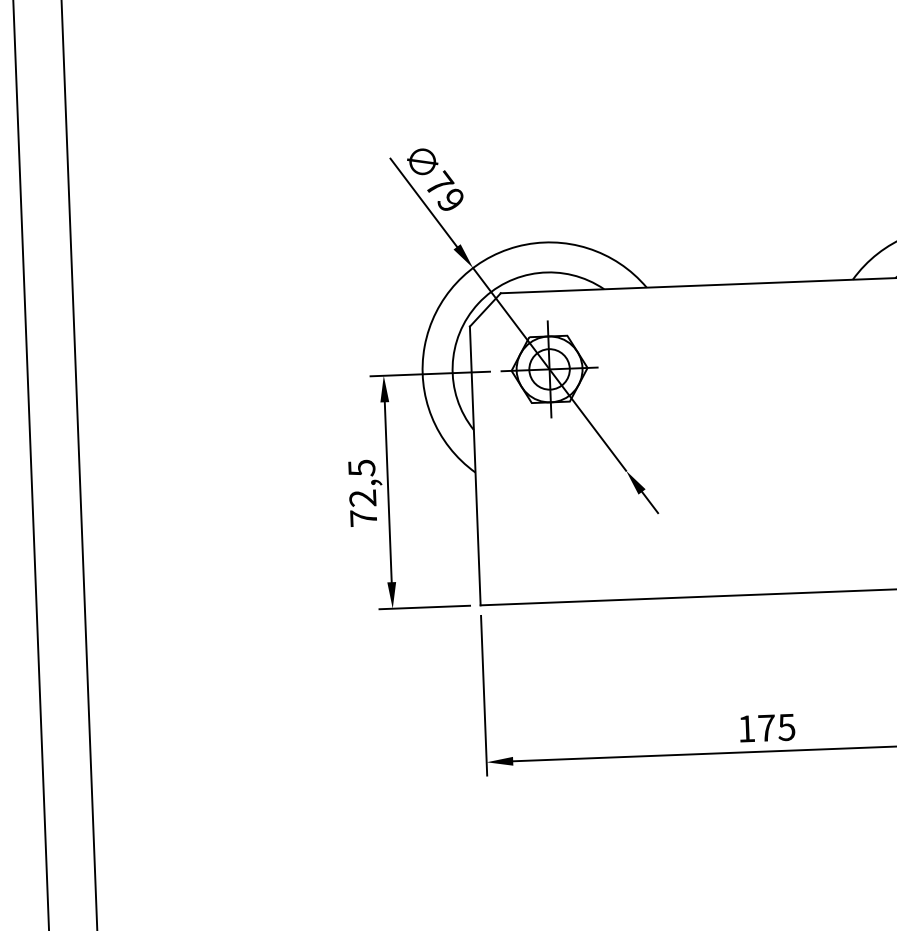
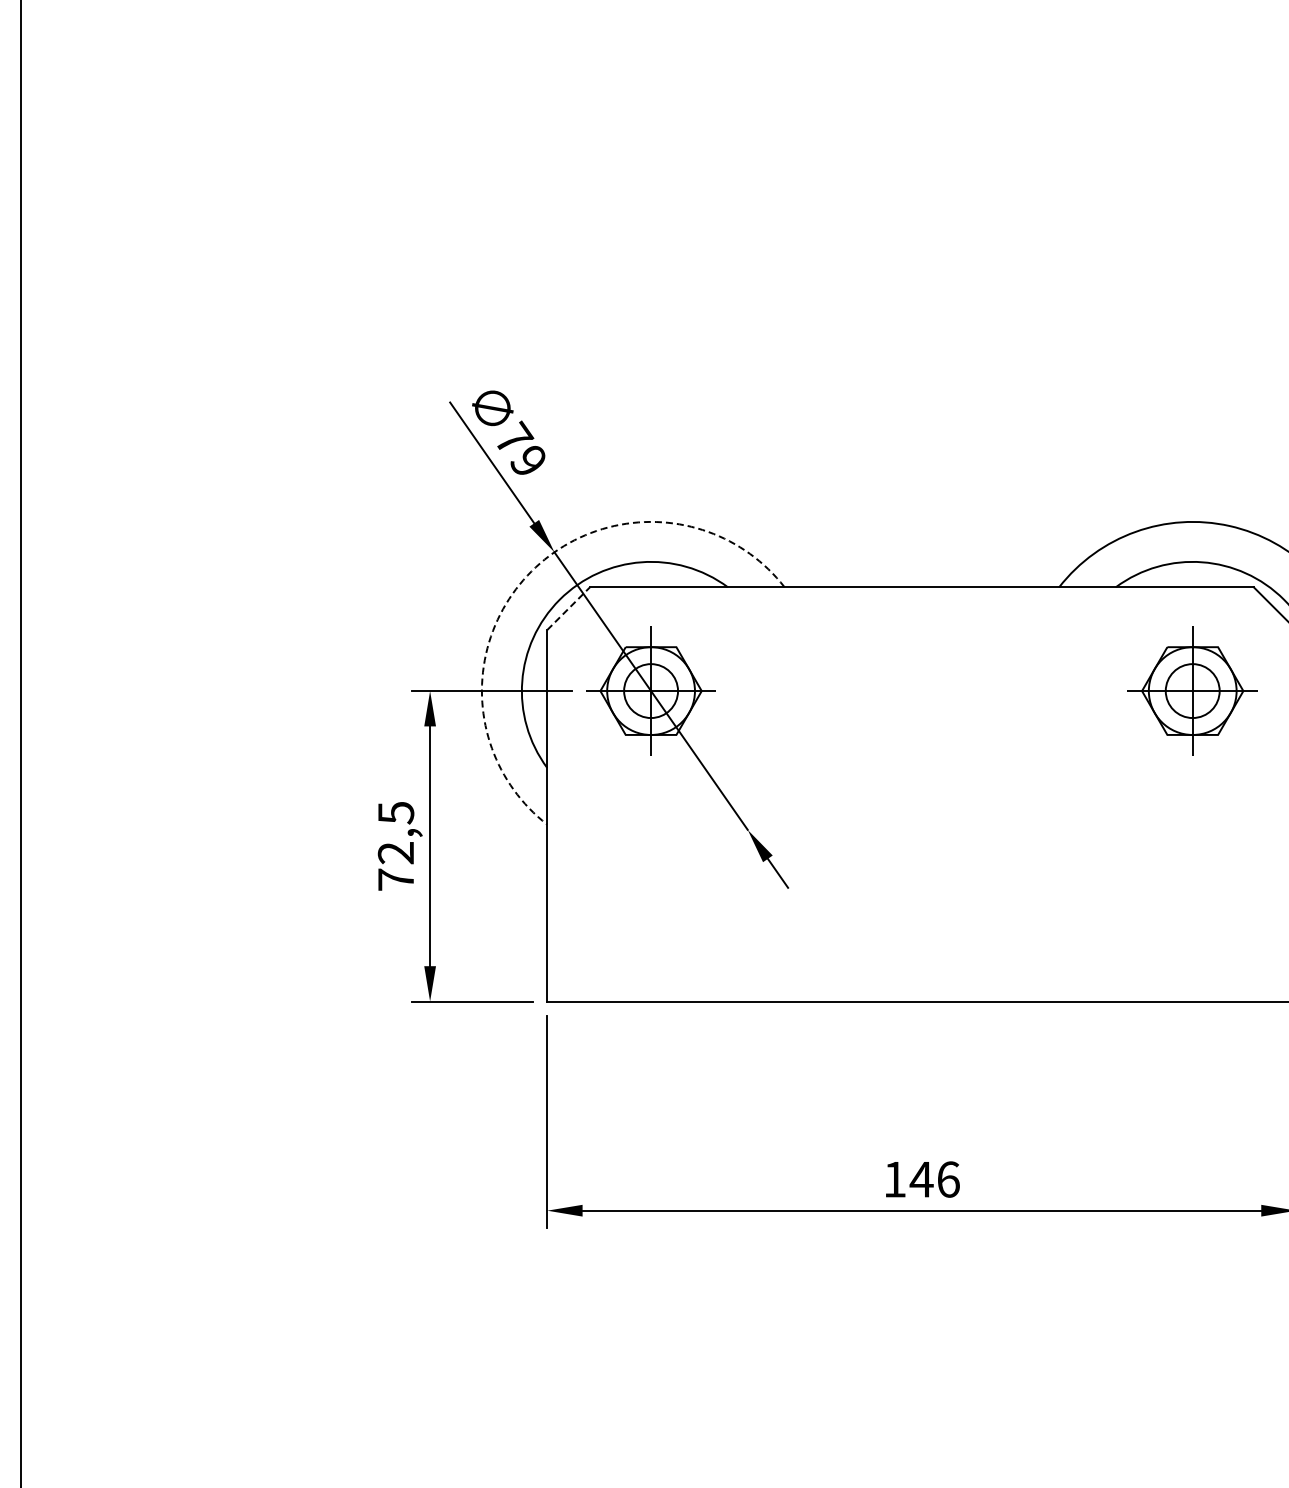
arc: (456, 283) -> (531, 571), solid -> dashed
line: (485, 309) -> (569, 608), solid -> dashed
text: (776, 727) -> (934, 1179), 175 -> 146

